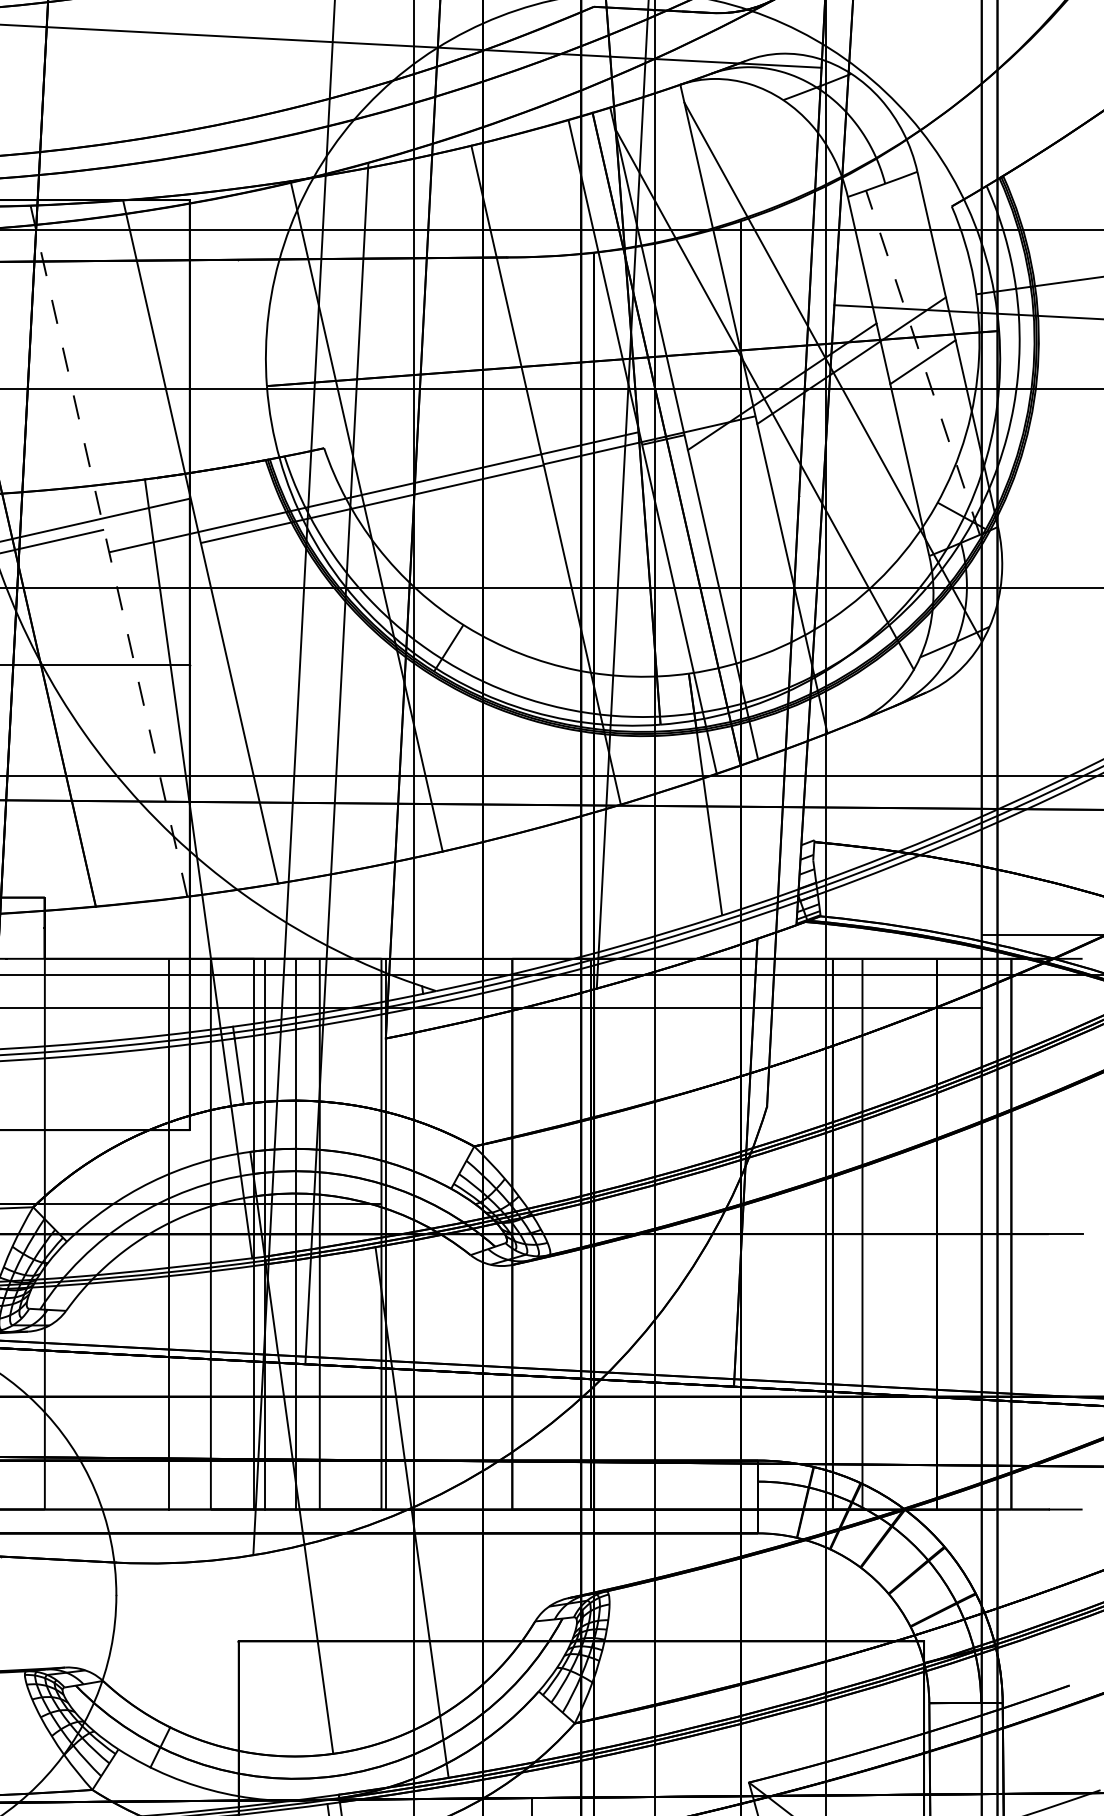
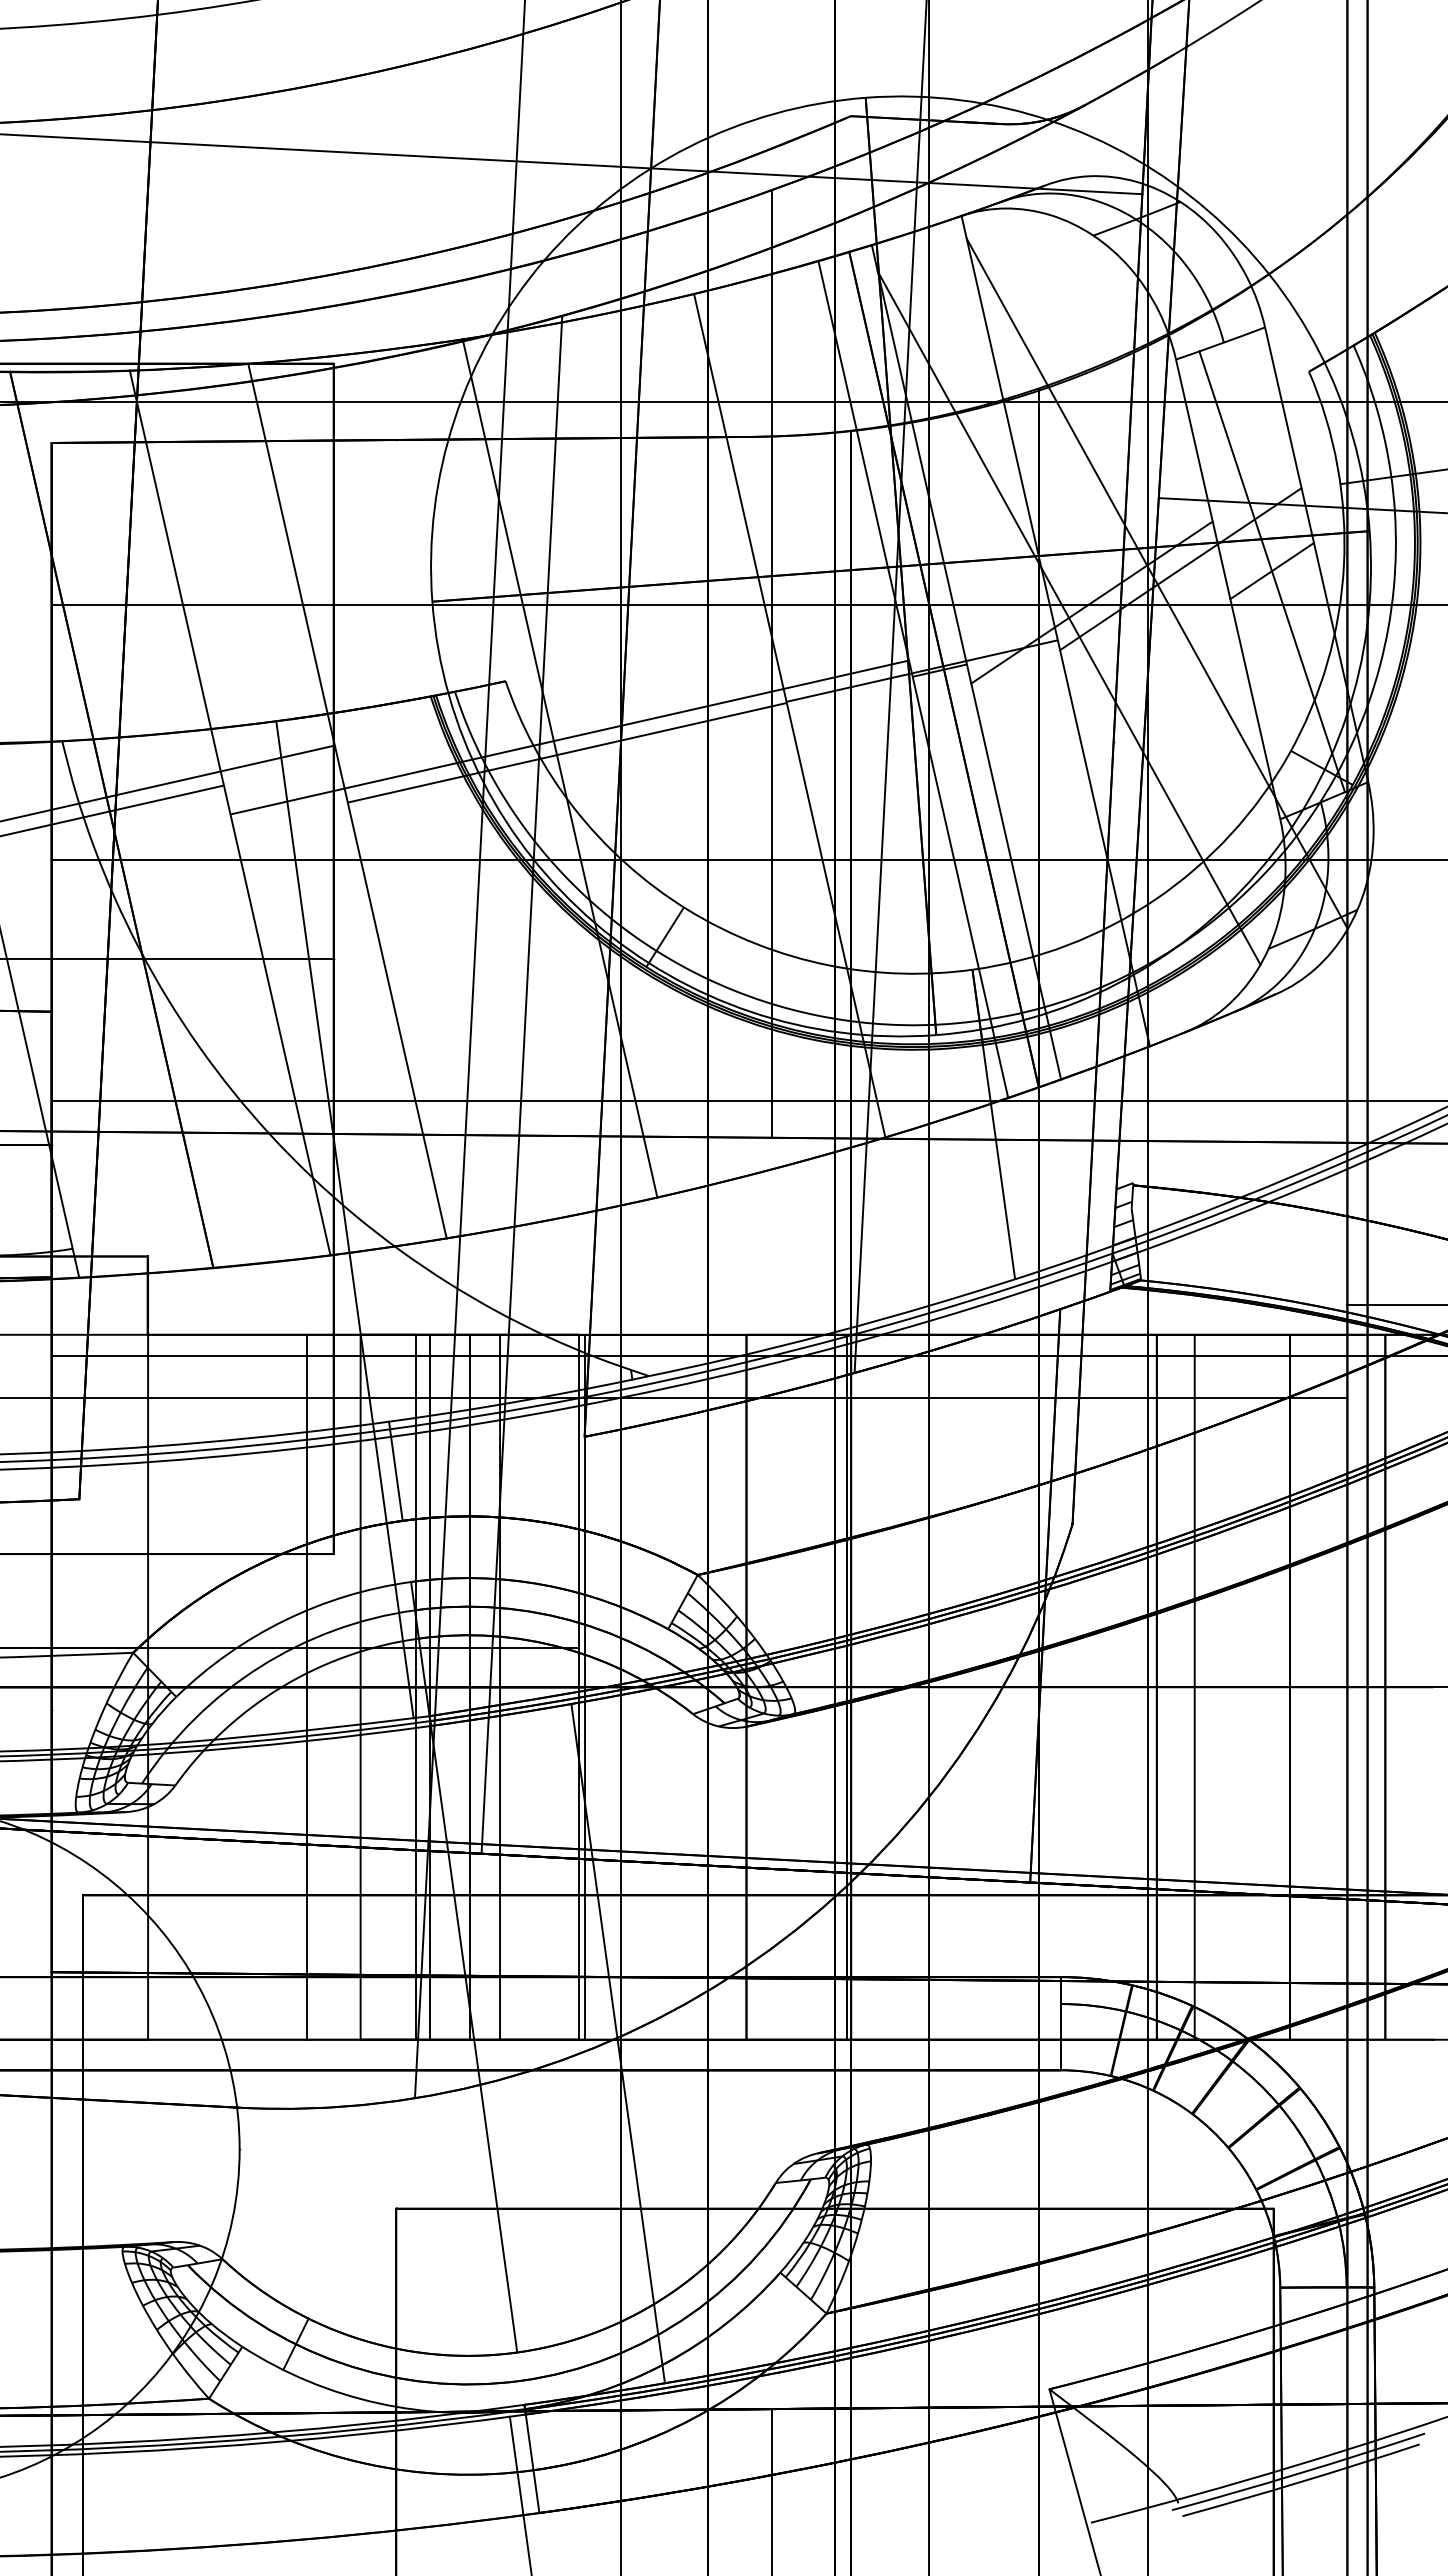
line: (923, 362) -> (1272, 571), dashed -> solid
line: (532, 434) -> (772, 663), added
line: (109, 550) -> (230, 812), dashed -> solid

